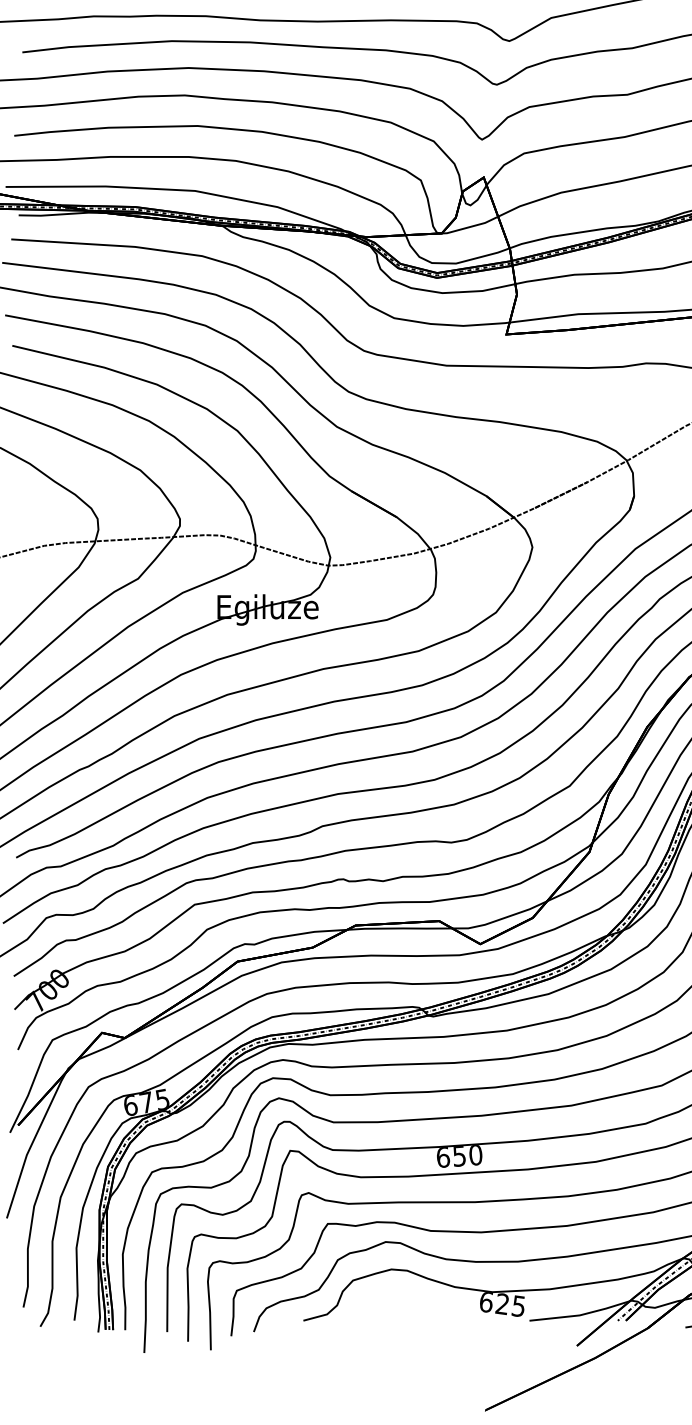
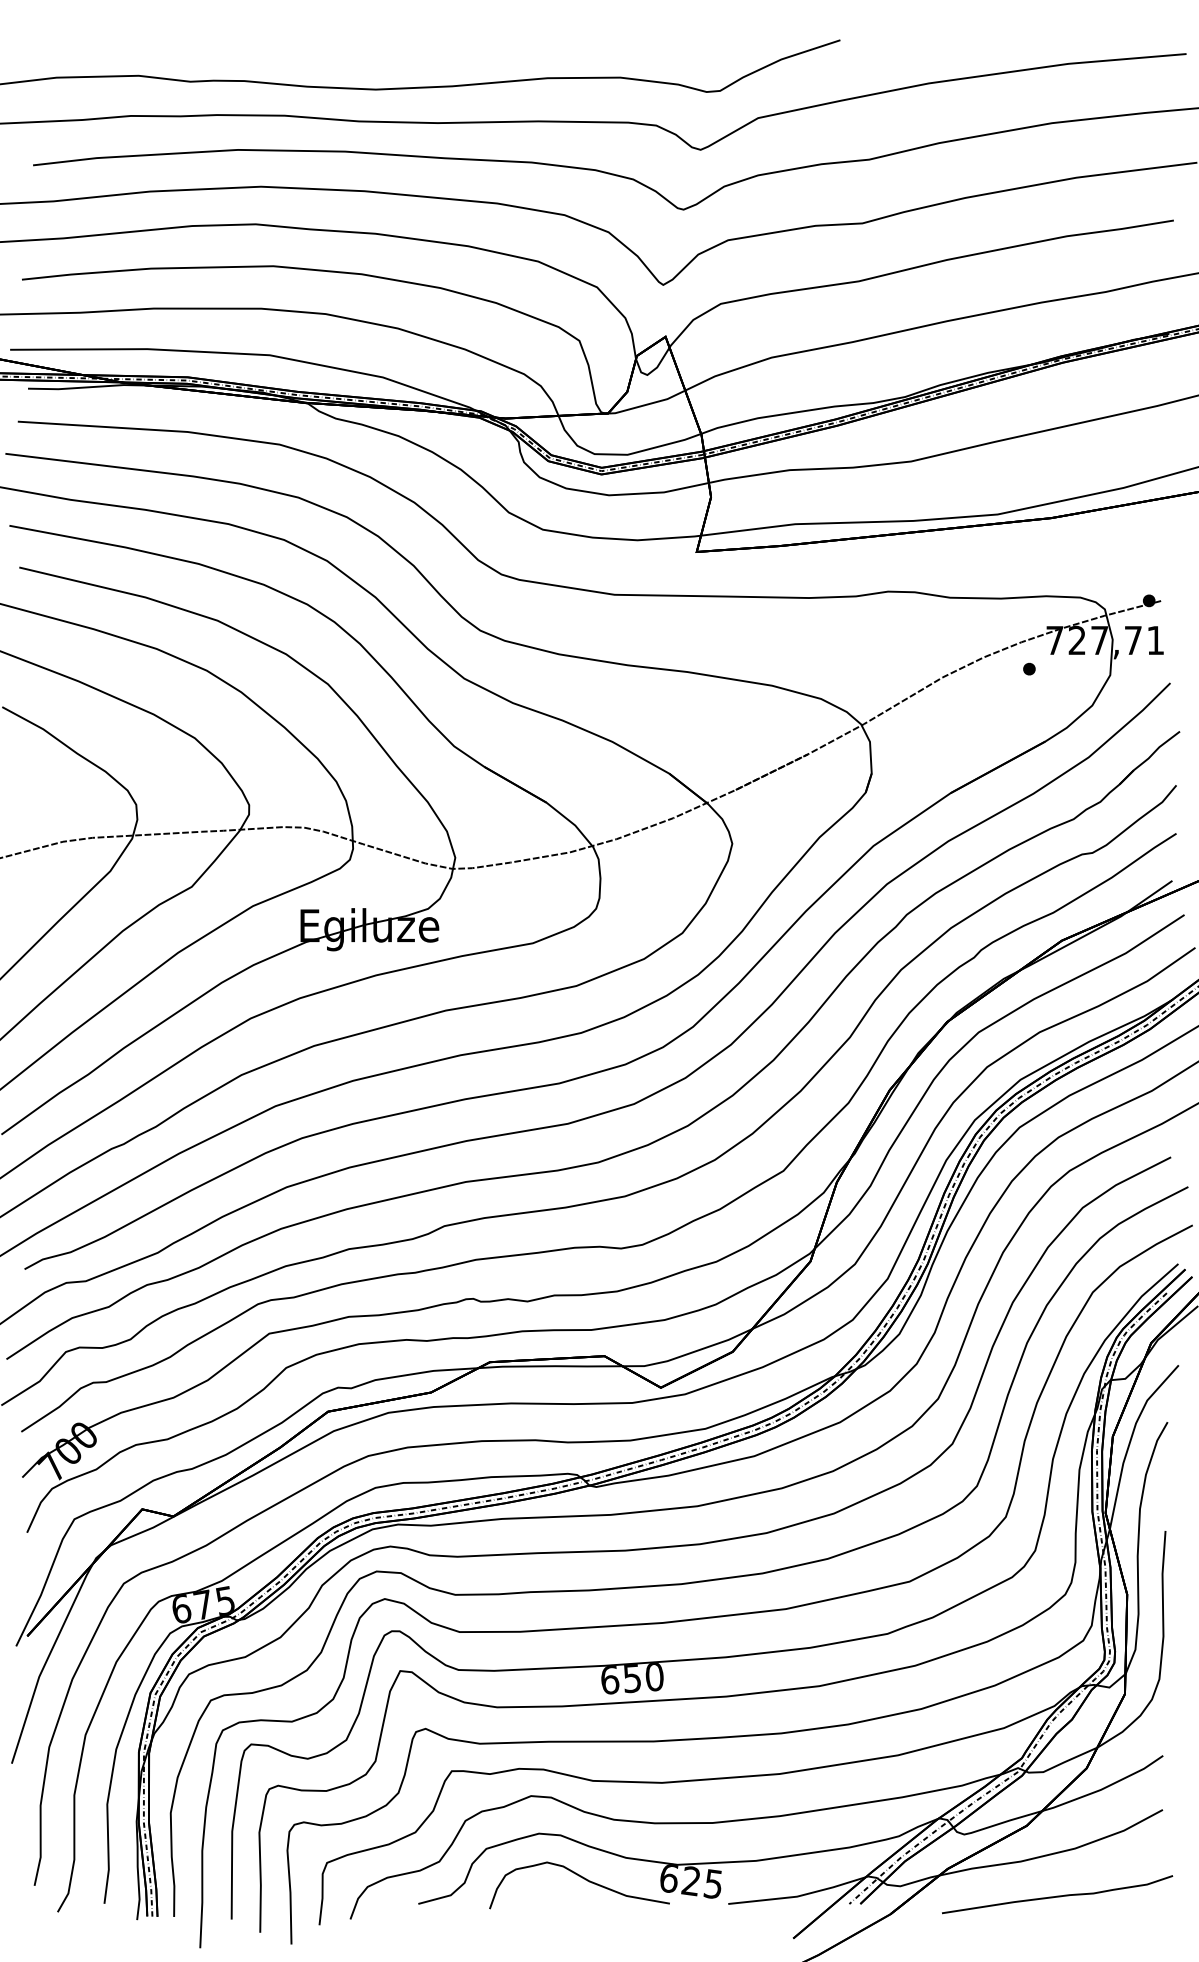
curve: (423, 1302) -> (583, 1879), added

